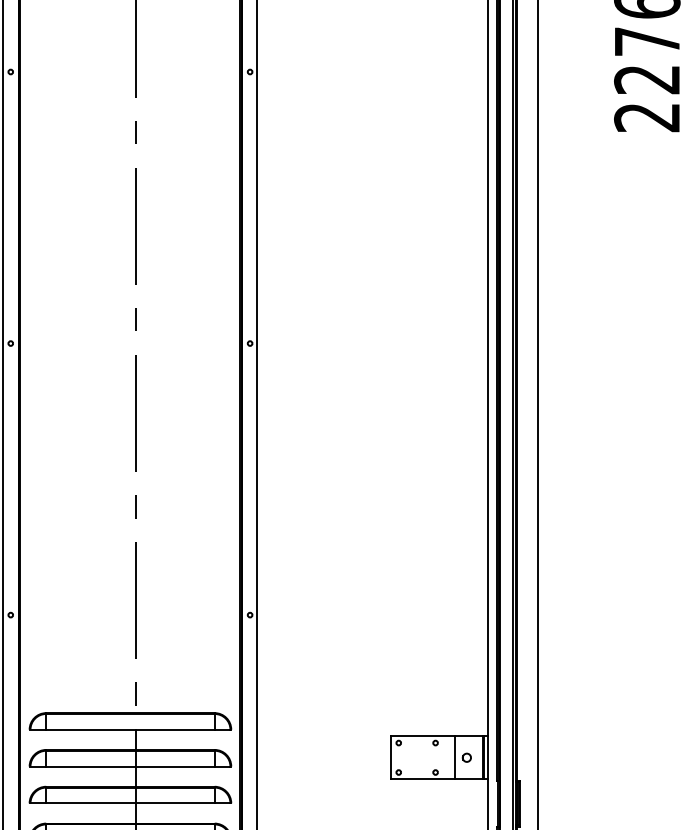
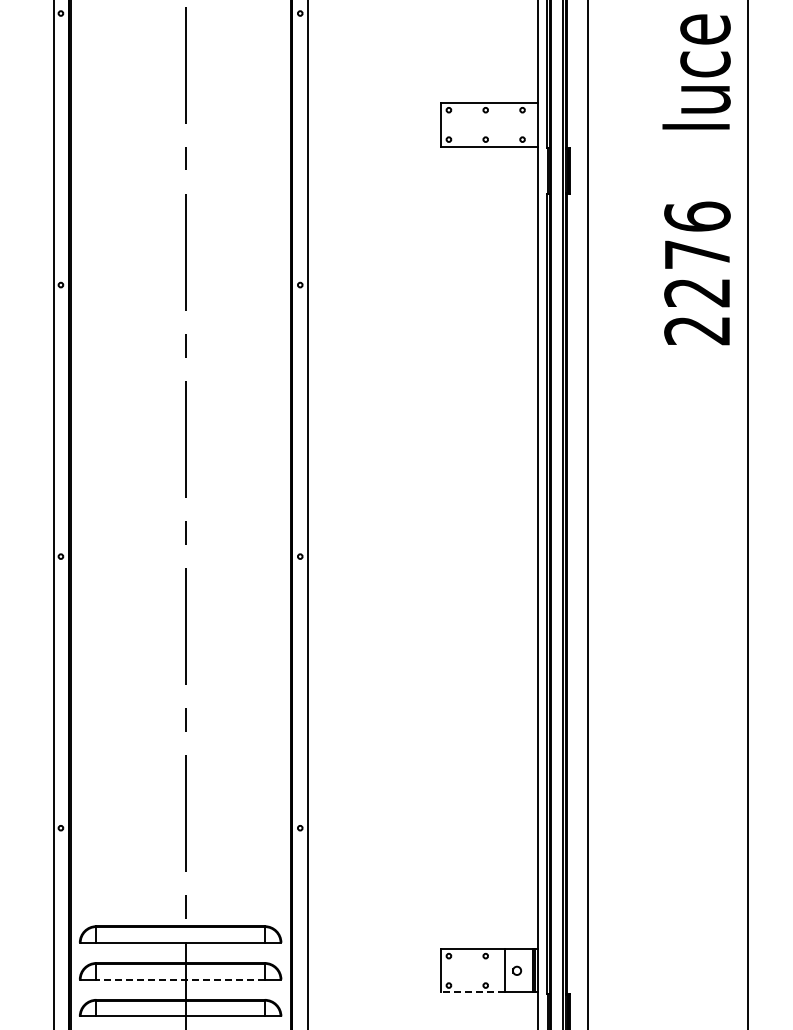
line: (130, 766) -> (180, 979), solid -> dashed
line: (423, 779) -> (473, 992), solid -> dashed

